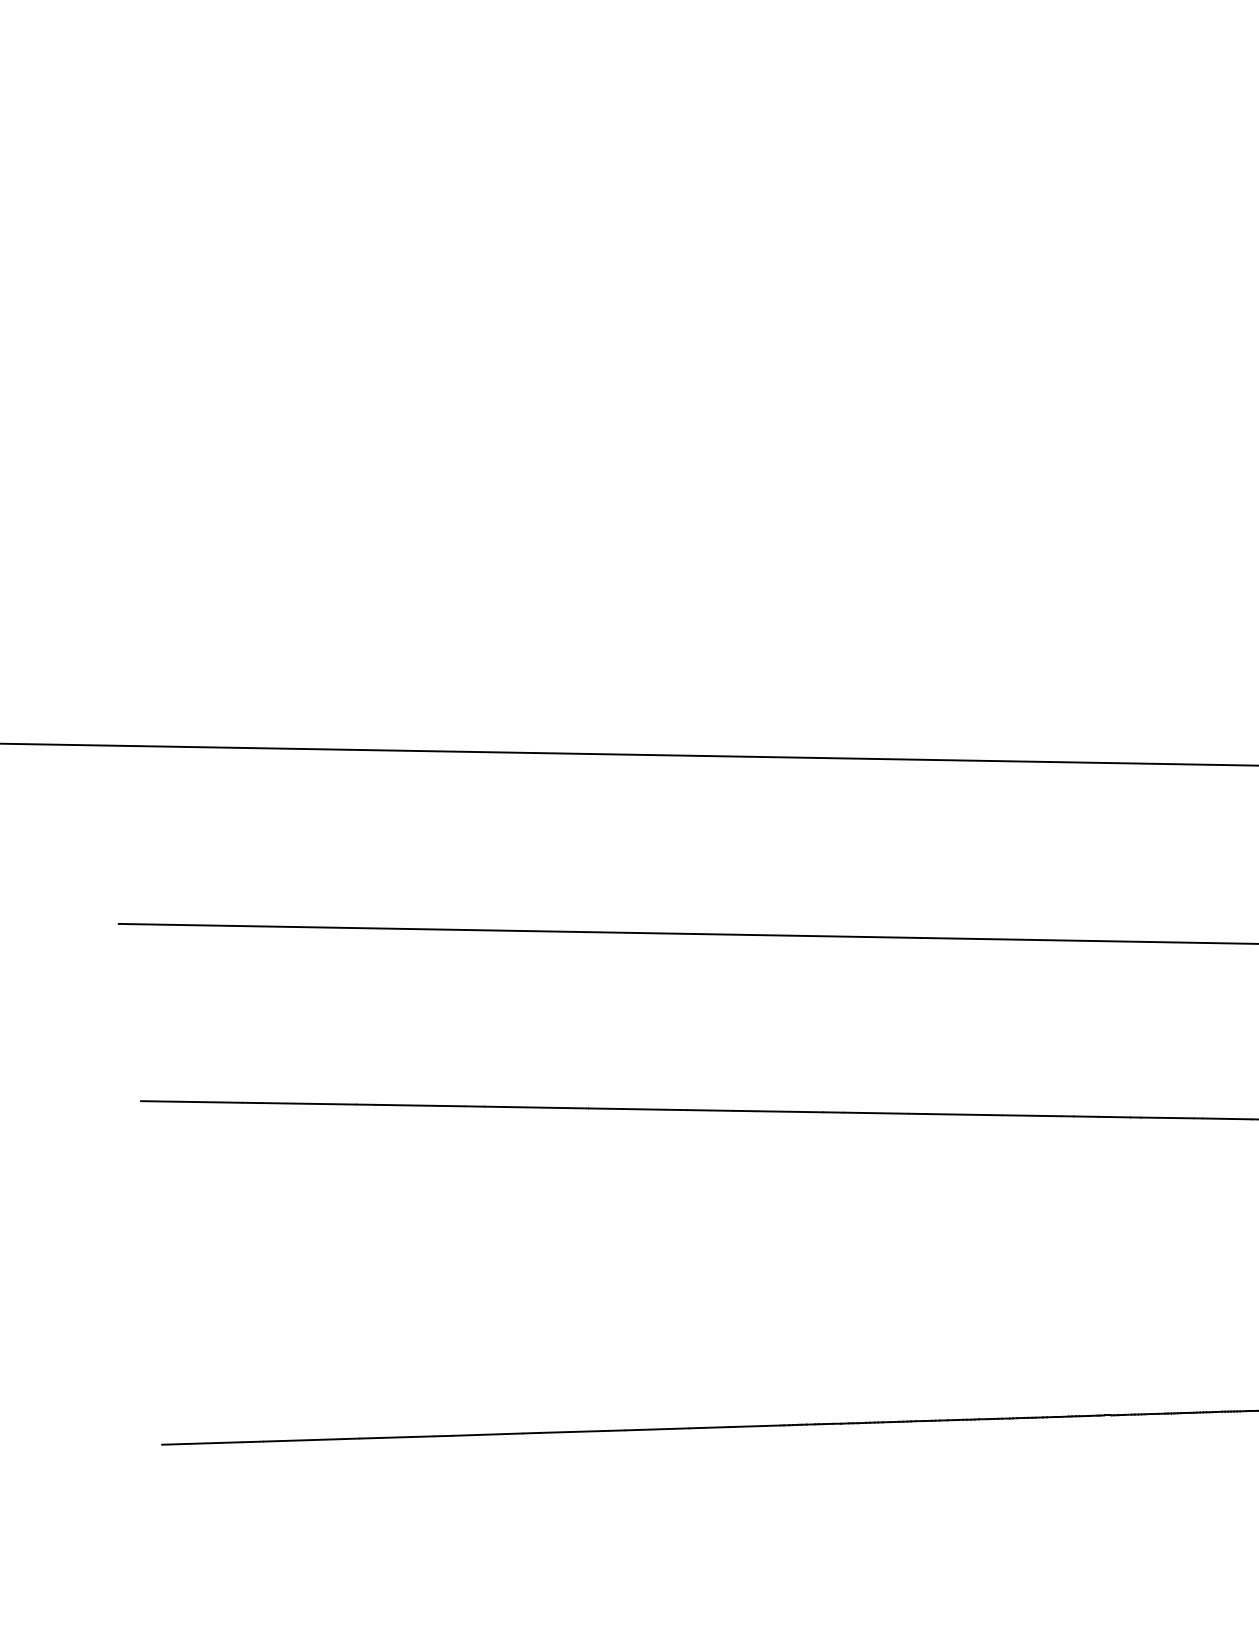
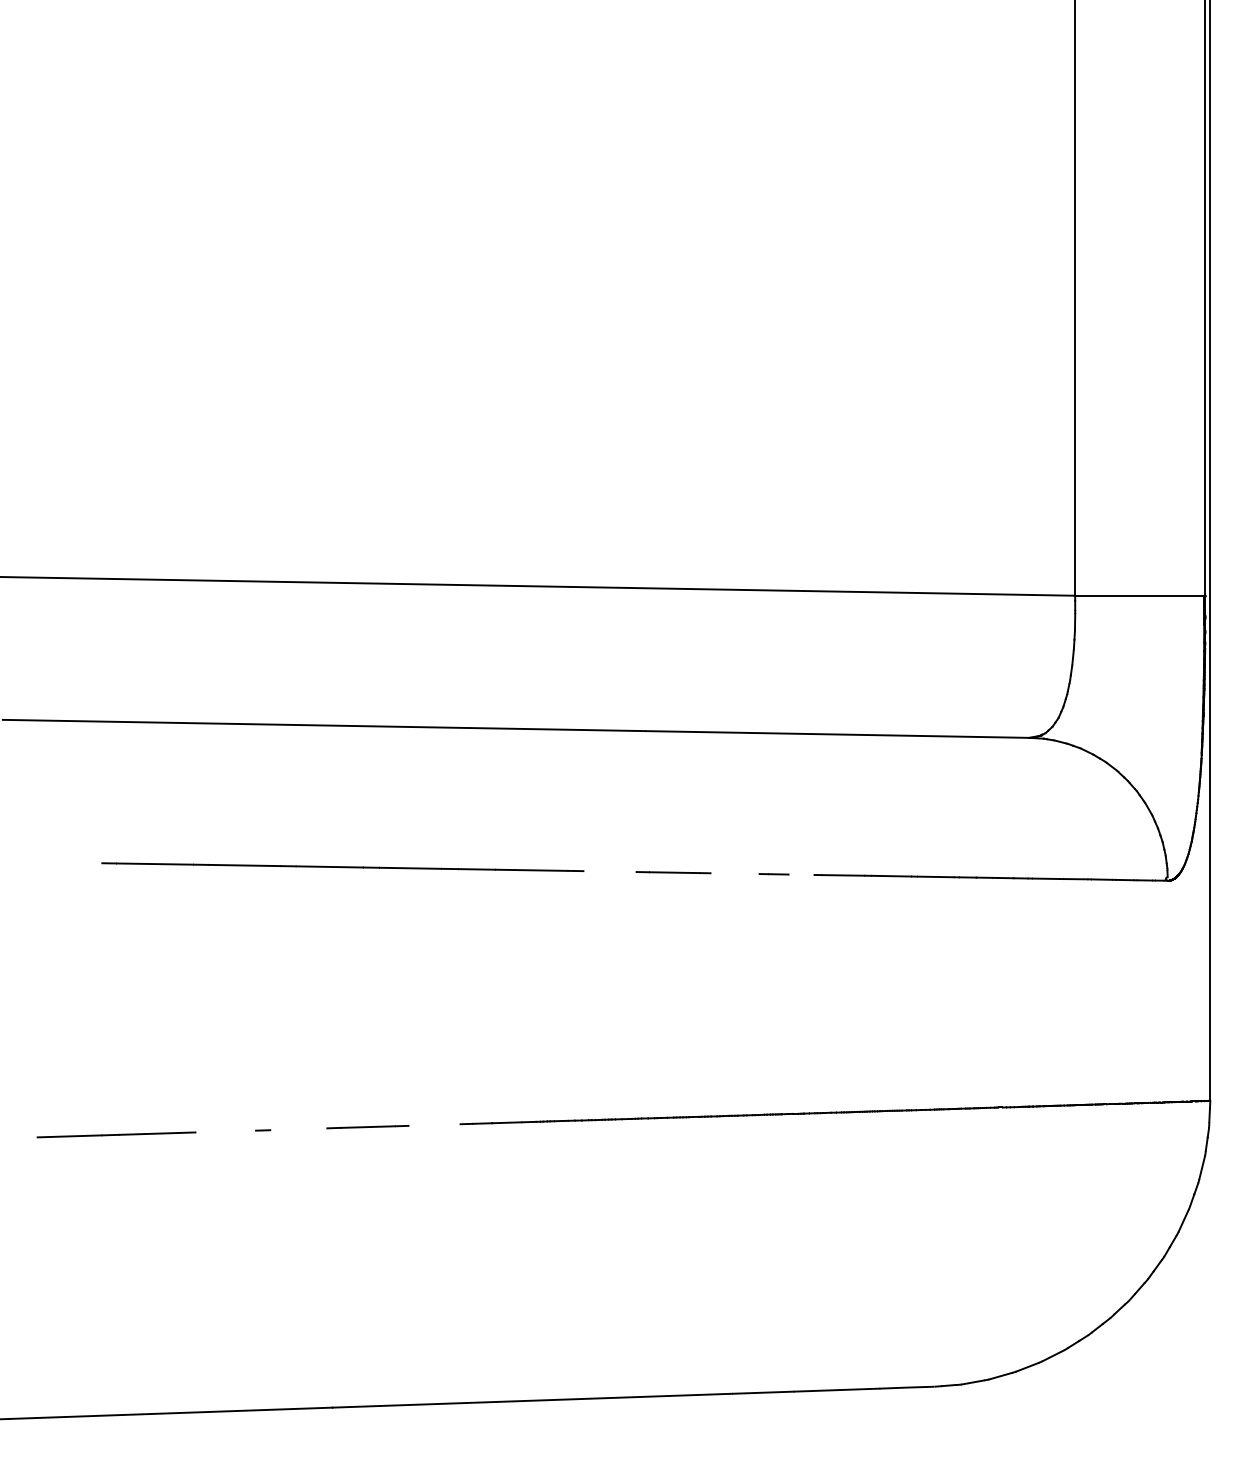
line: (190, 1101) -> (60, 862), removed
line: (875, 1113) -> (609, 871), removed
line: (1031, 1115) -> (734, 873), removed
line: (1113, 1116) -> (800, 874), removed
line: (657, 1428) -> (434, 1124), removed
line: (487, 1434) -> (298, 1129), removed
line: (396, 1437) -> (225, 1131), removed

